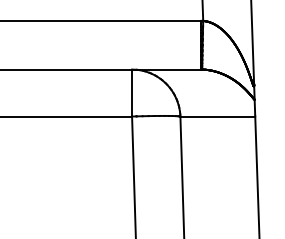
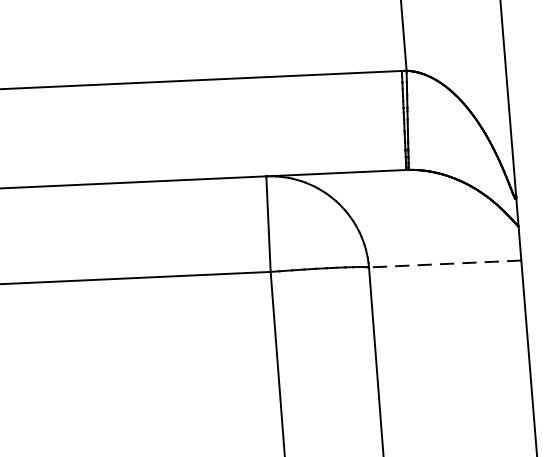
line: (217, 116) -> (444, 263), solid -> dashed

